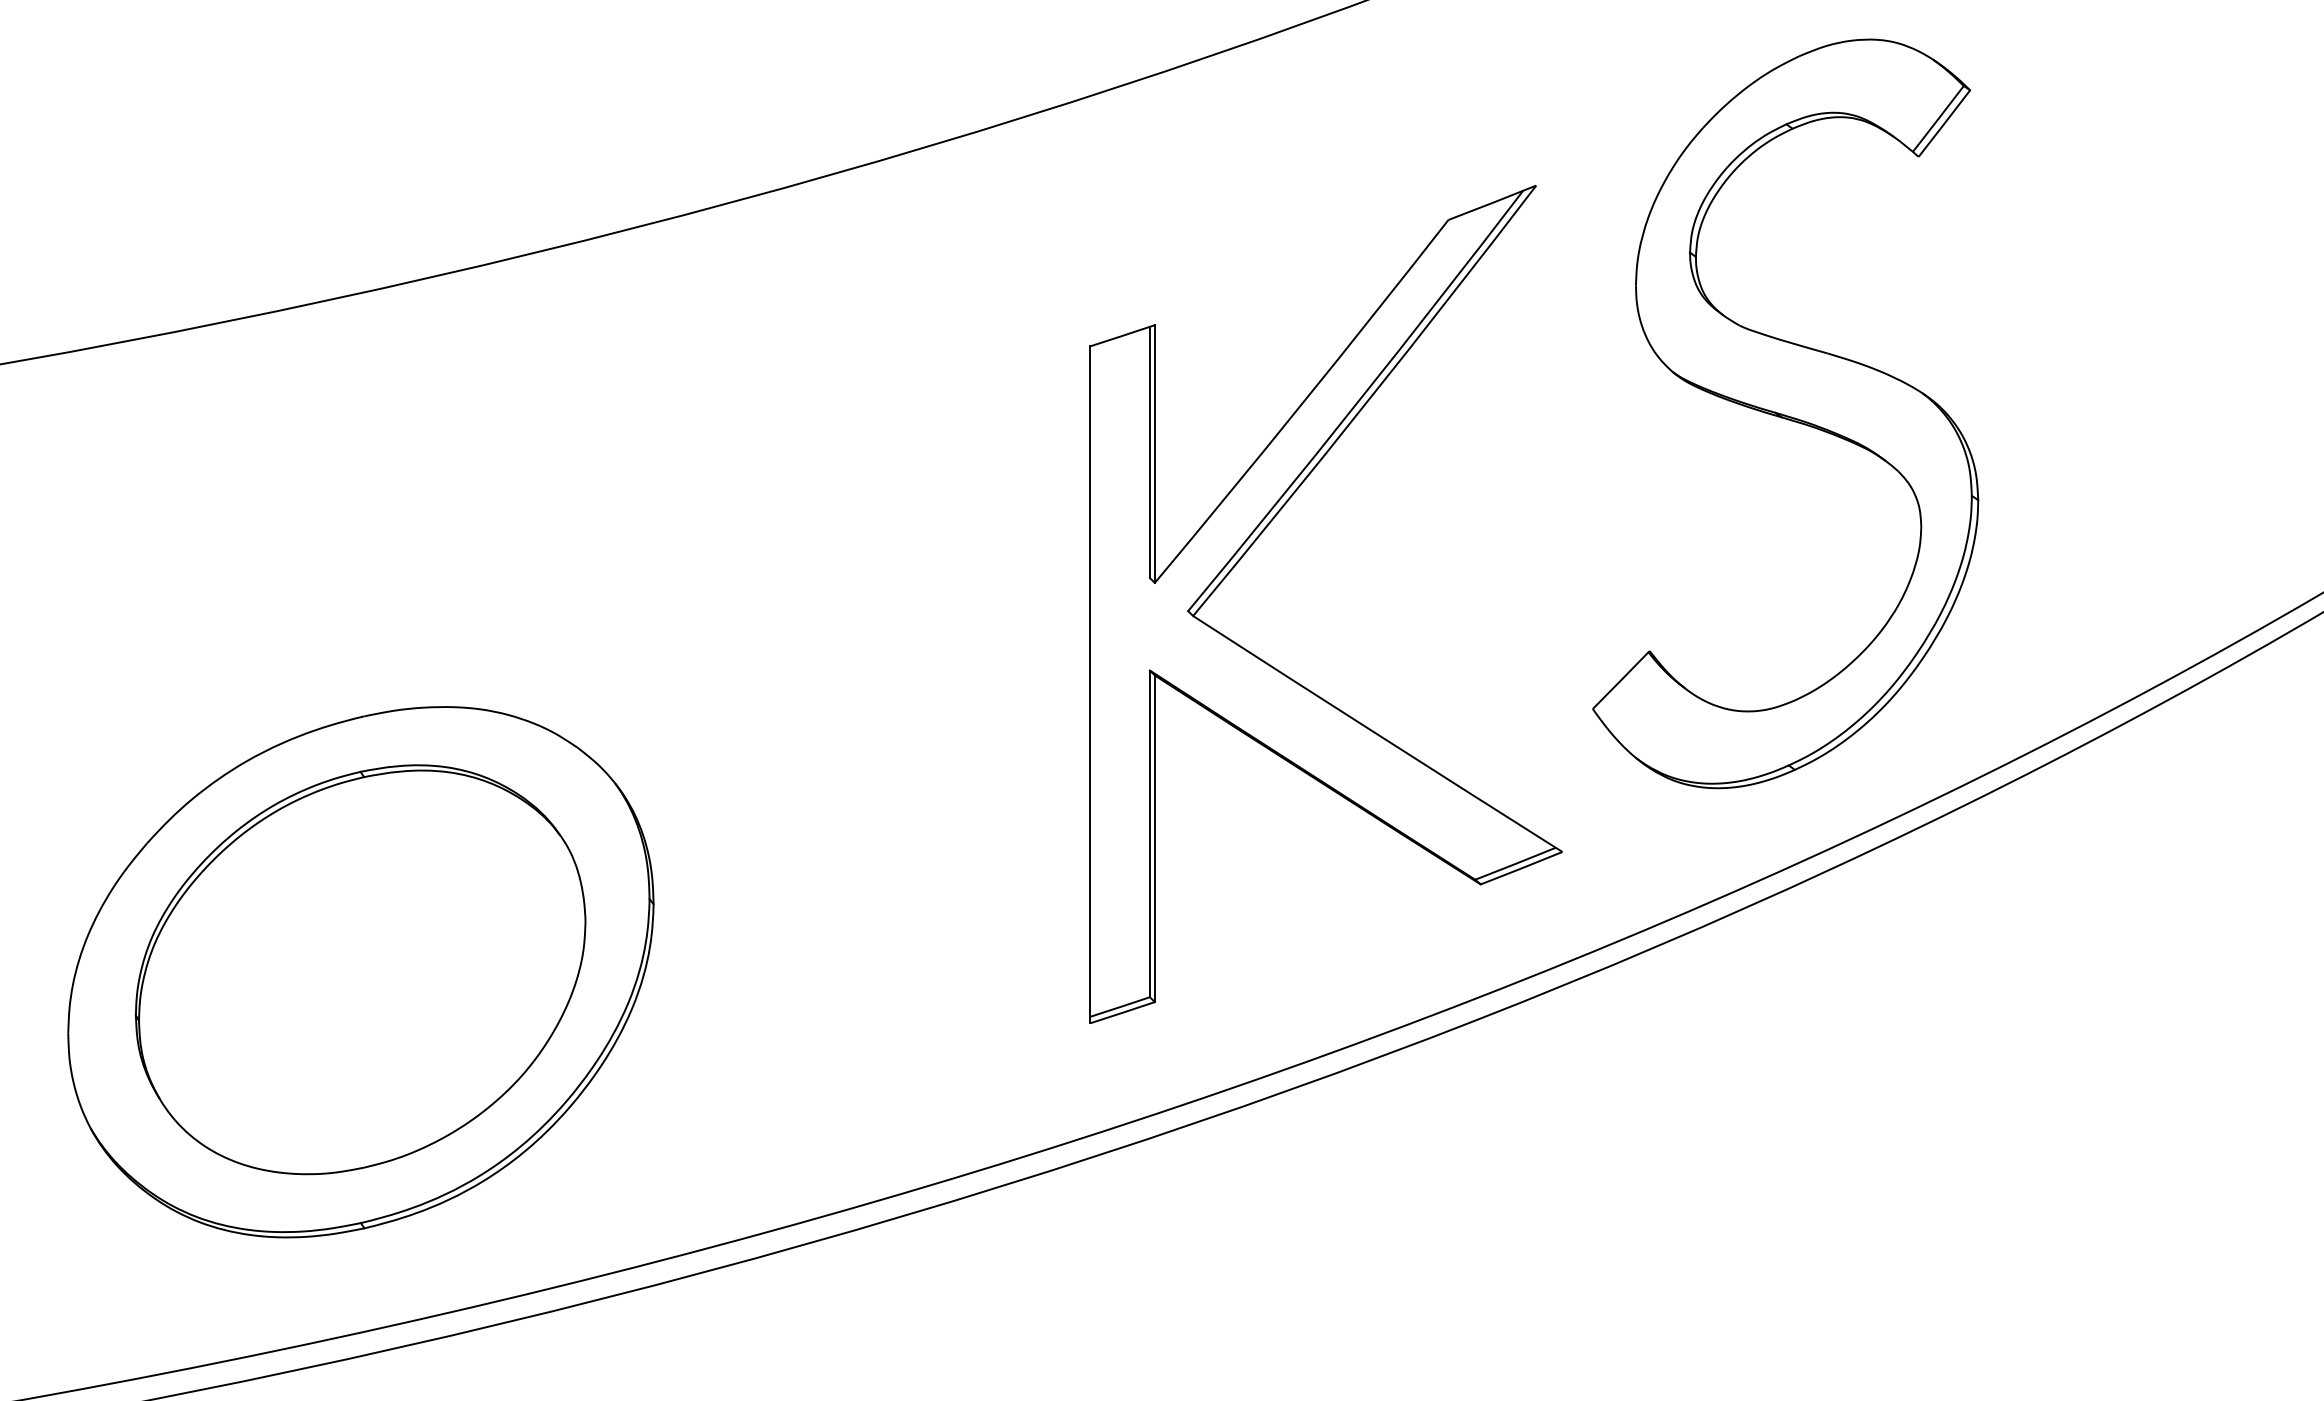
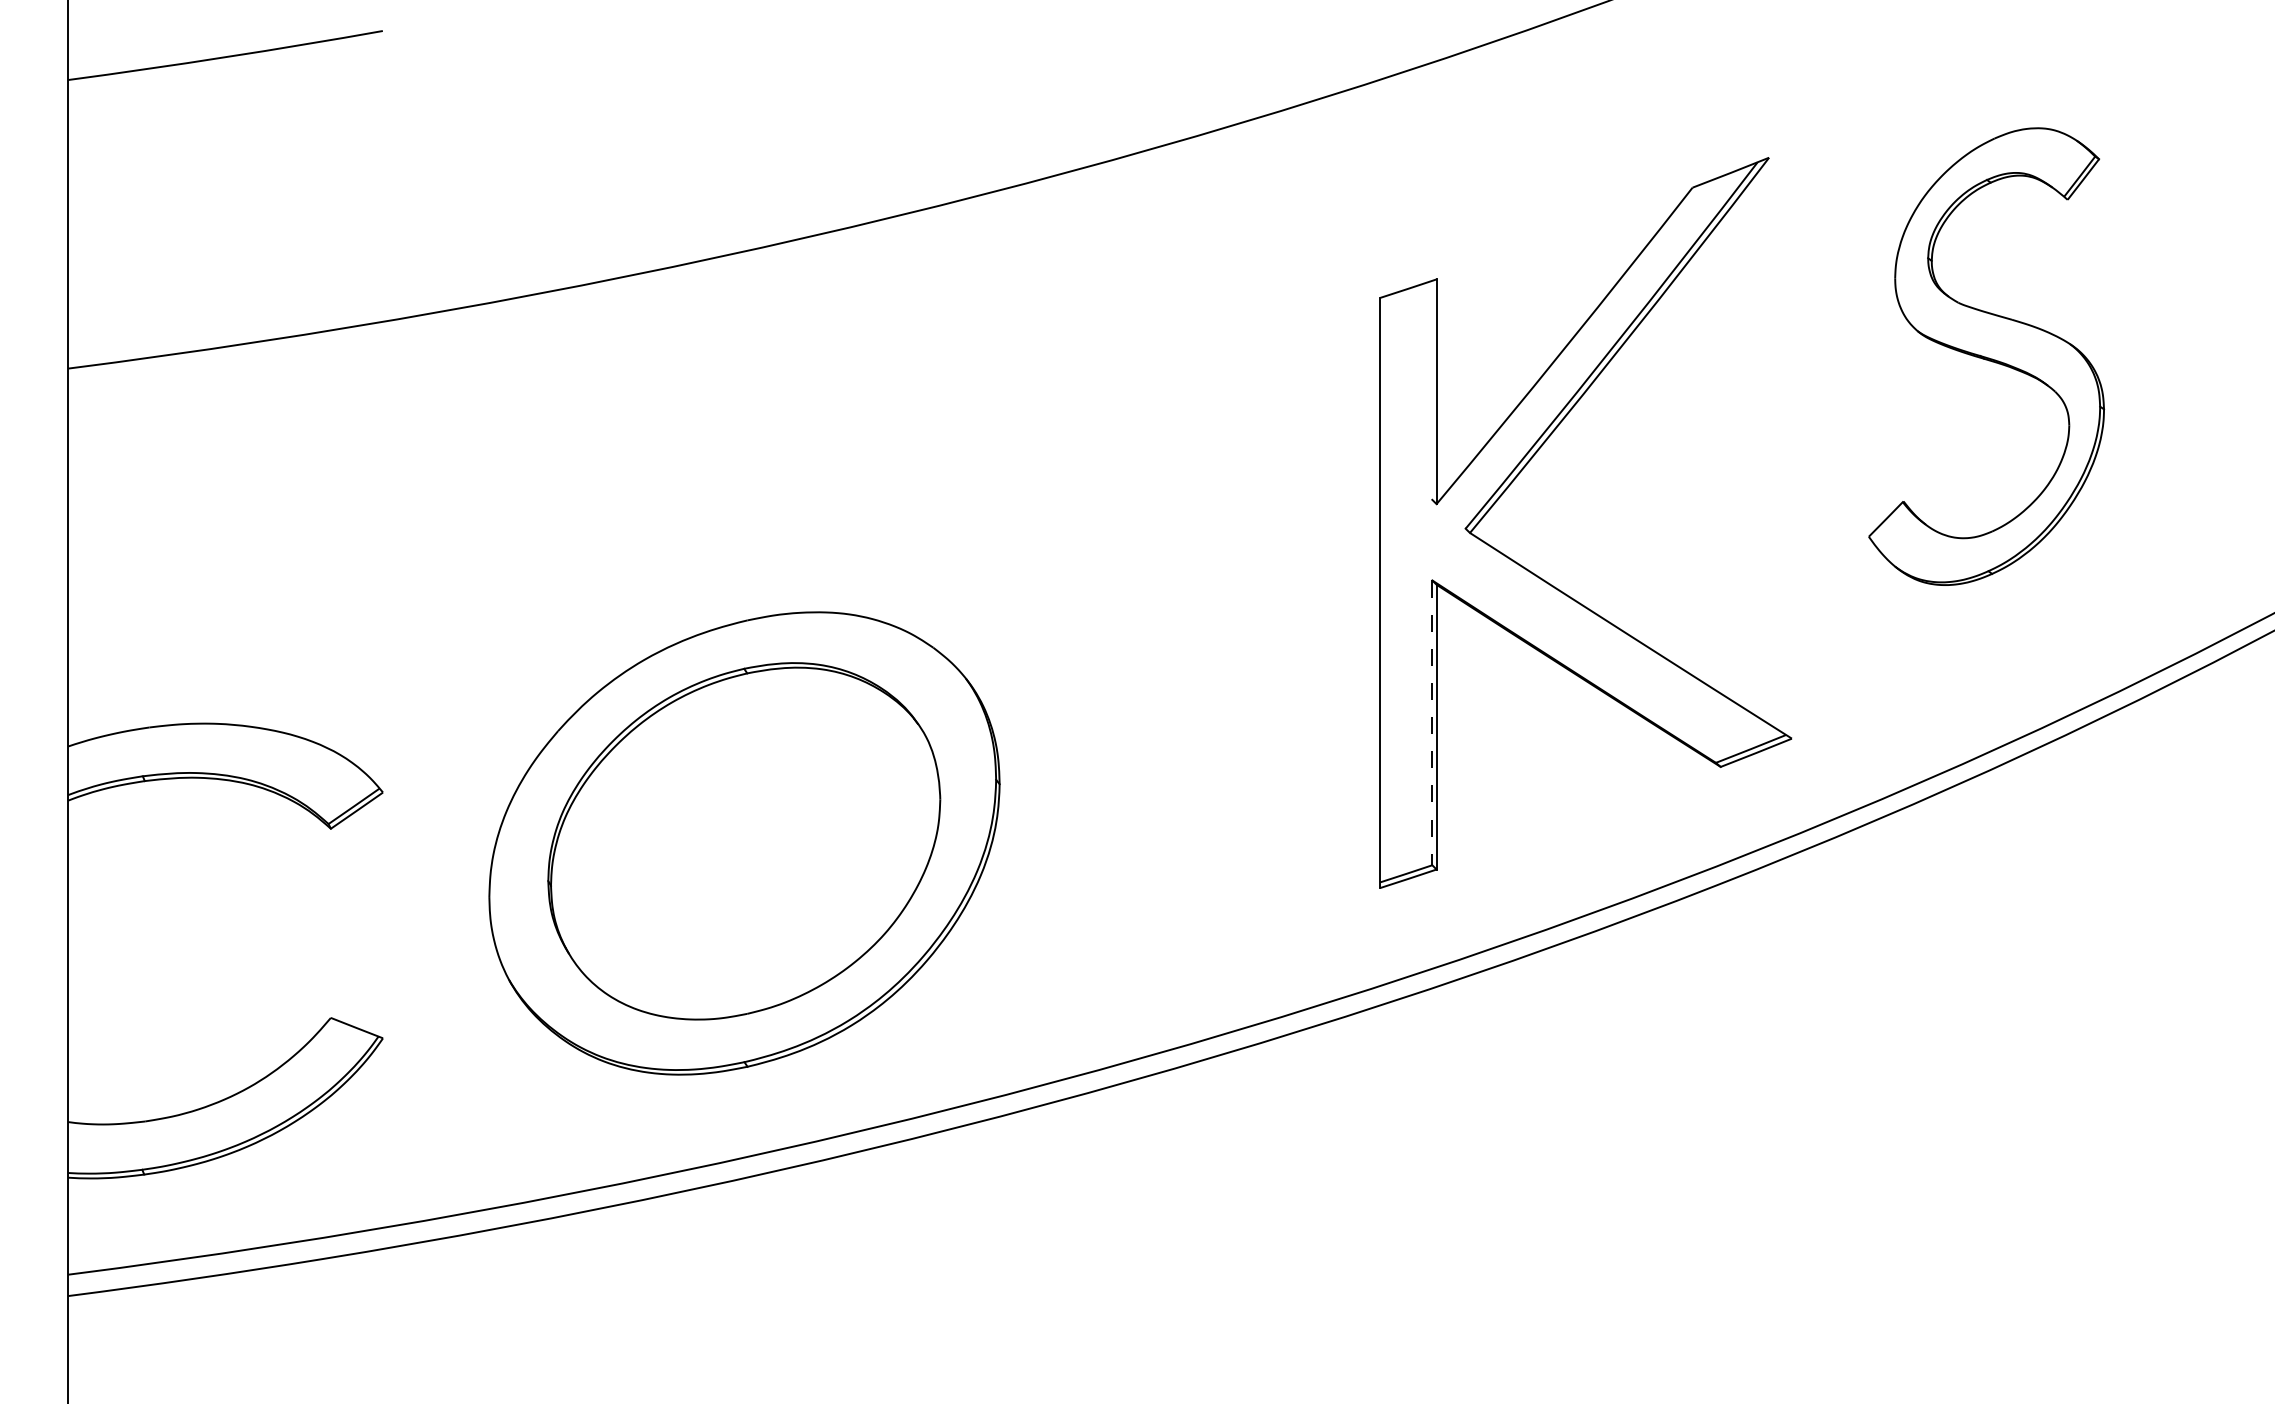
part: (1785, 413) -> (1986, 356), size x0.7
line: (1150, 451) -> (1432, 389), removed
line: (1150, 834) -> (1432, 723), solid -> dashed

